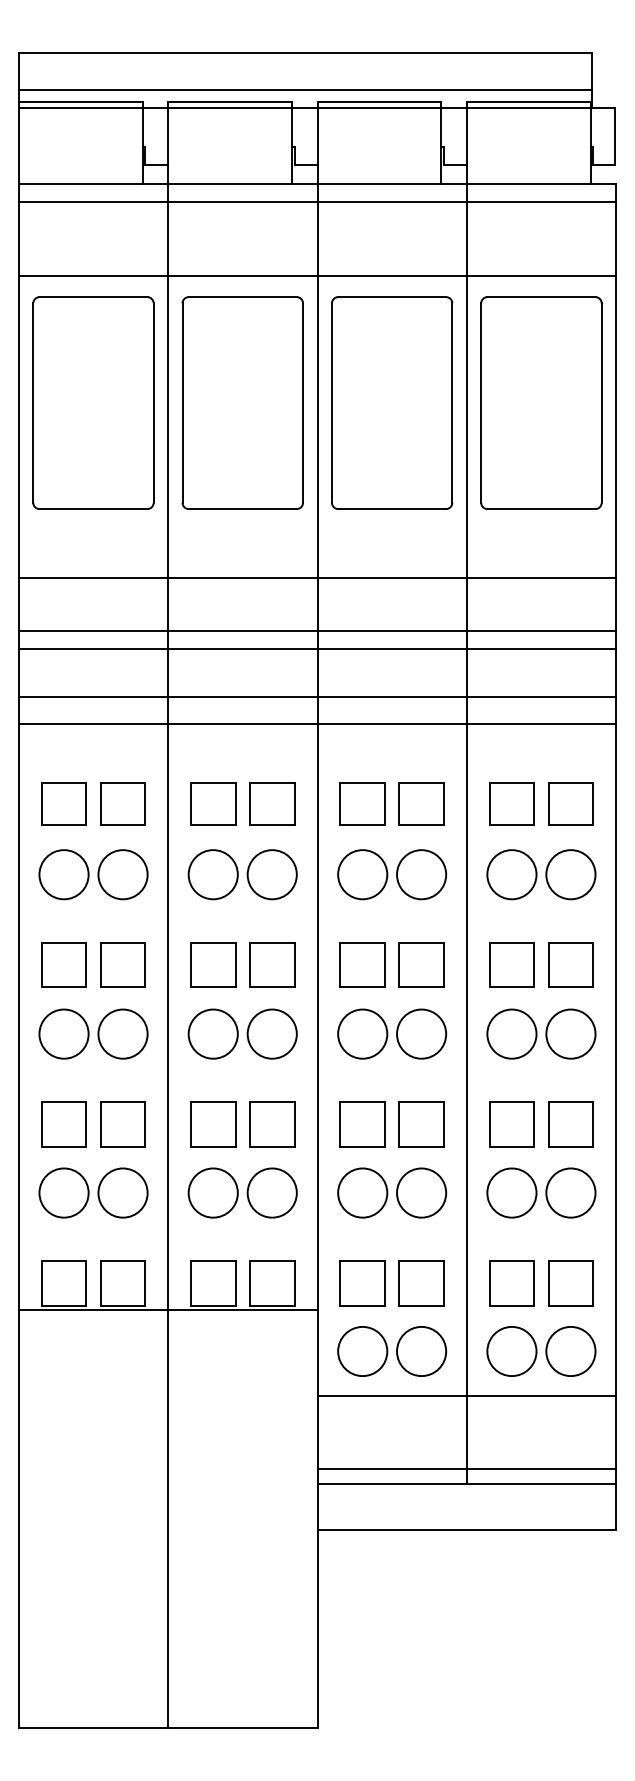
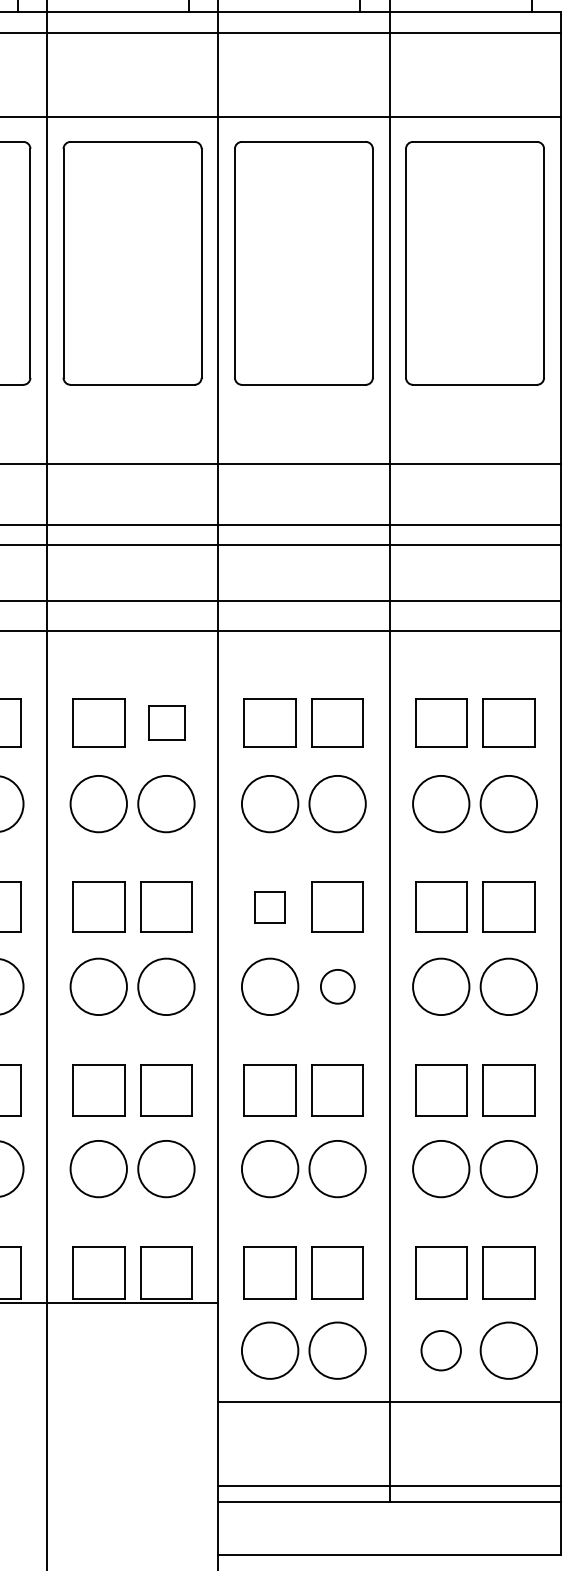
part: (272, 803) -> (166, 722), size x0.7
part: (362, 964) -> (269, 907), size x0.6
circle: (421, 1033) -> (337, 986), size x0.6
circle: (511, 1351) -> (440, 1350), size x0.7

